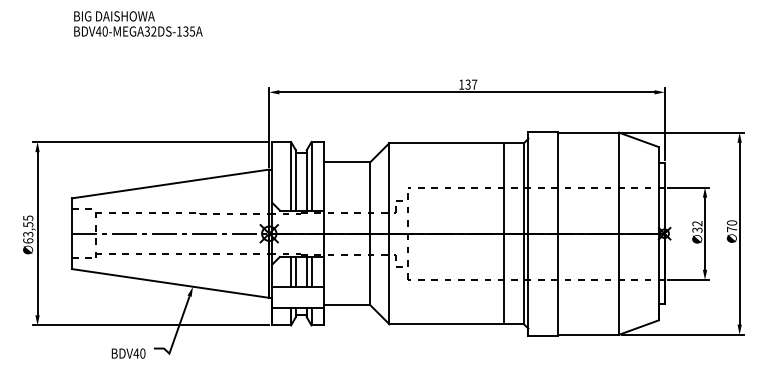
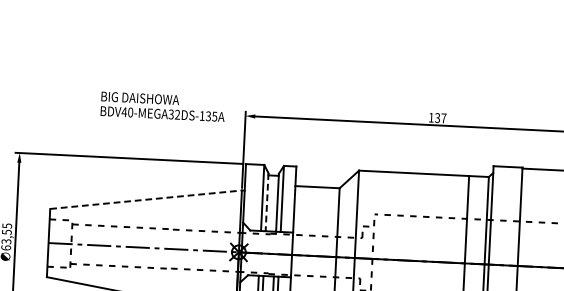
text: (138, 23) -> (163, 106), moved
line: (295, 180) -> (266, 202), solid -> dashed
line: (170, 183) -> (146, 199), solid -> dashed

